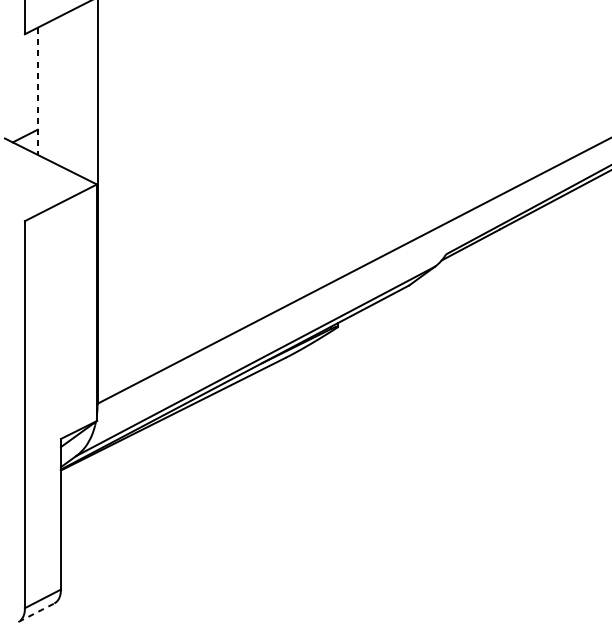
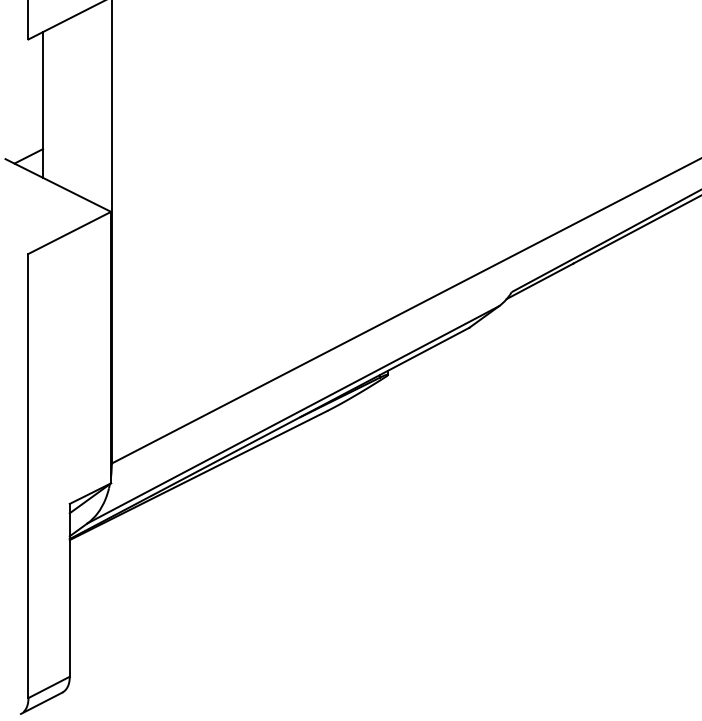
line: (38, 90) -> (43, 104), dashed -> solid
line: (37, 612) -> (42, 703), dashed -> solid

